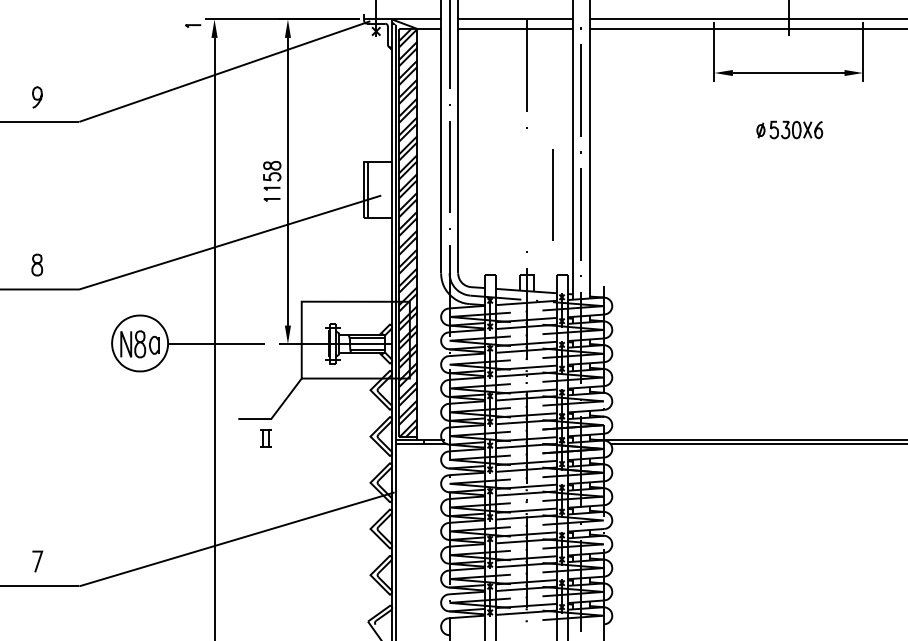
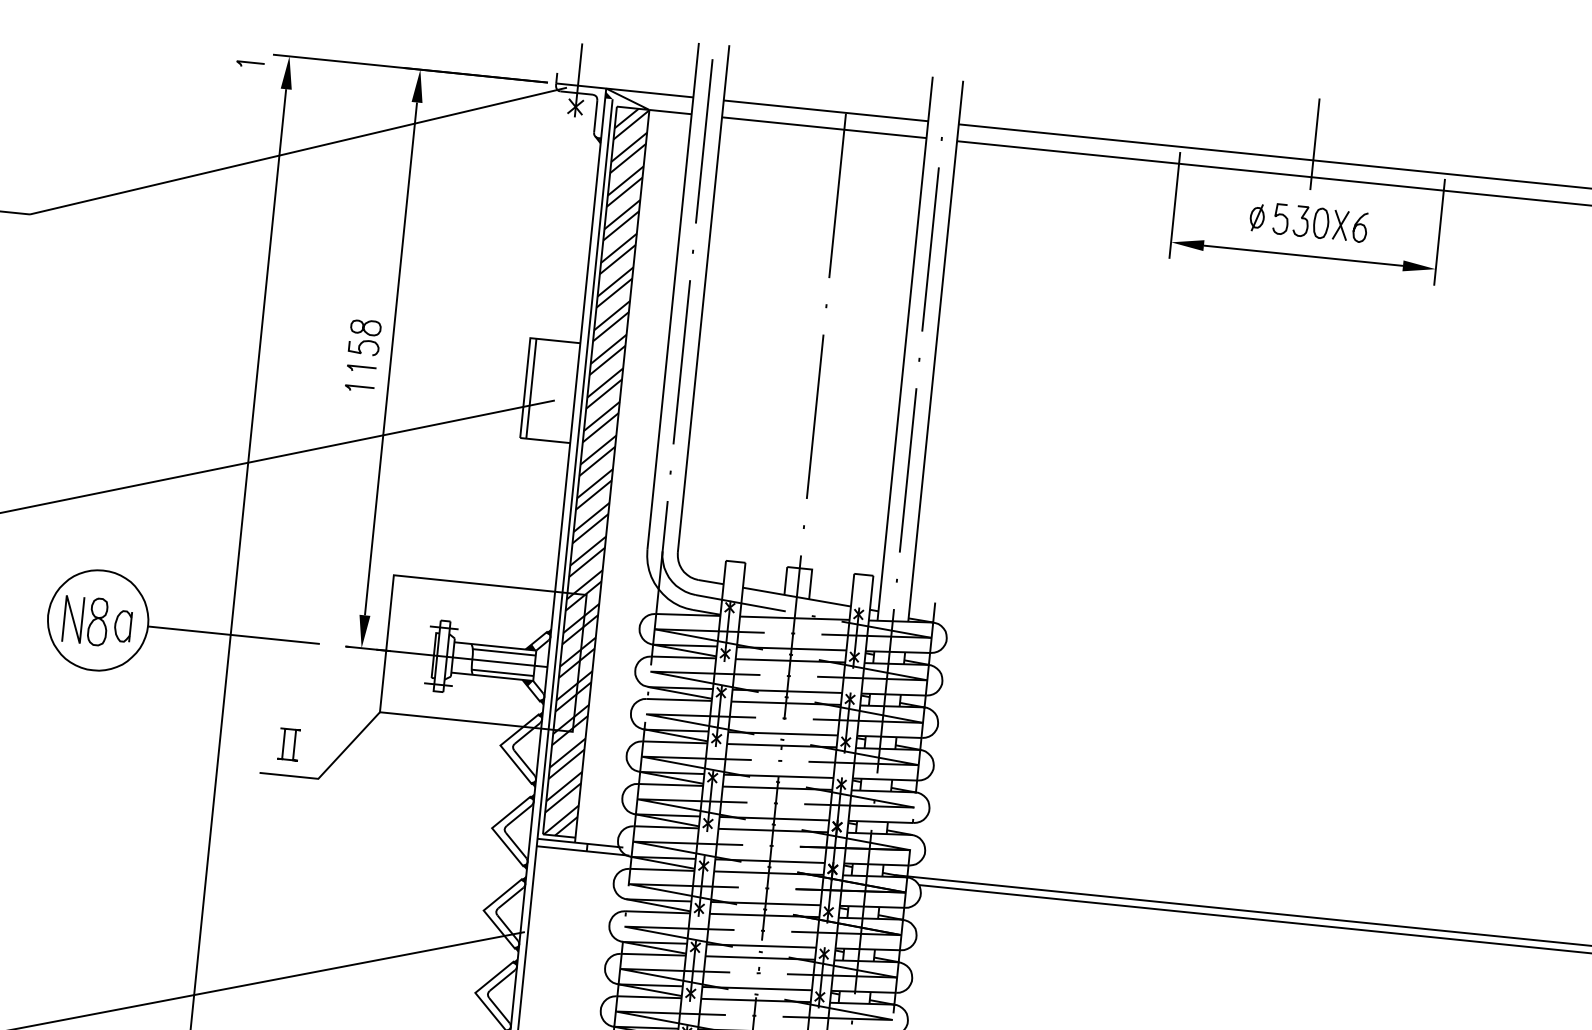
part: (789, 129) -> (1308, 221), moved
line: (552, 194) -> (814, 415), moved
curve: (263, 438) -> (284, 743), moved

